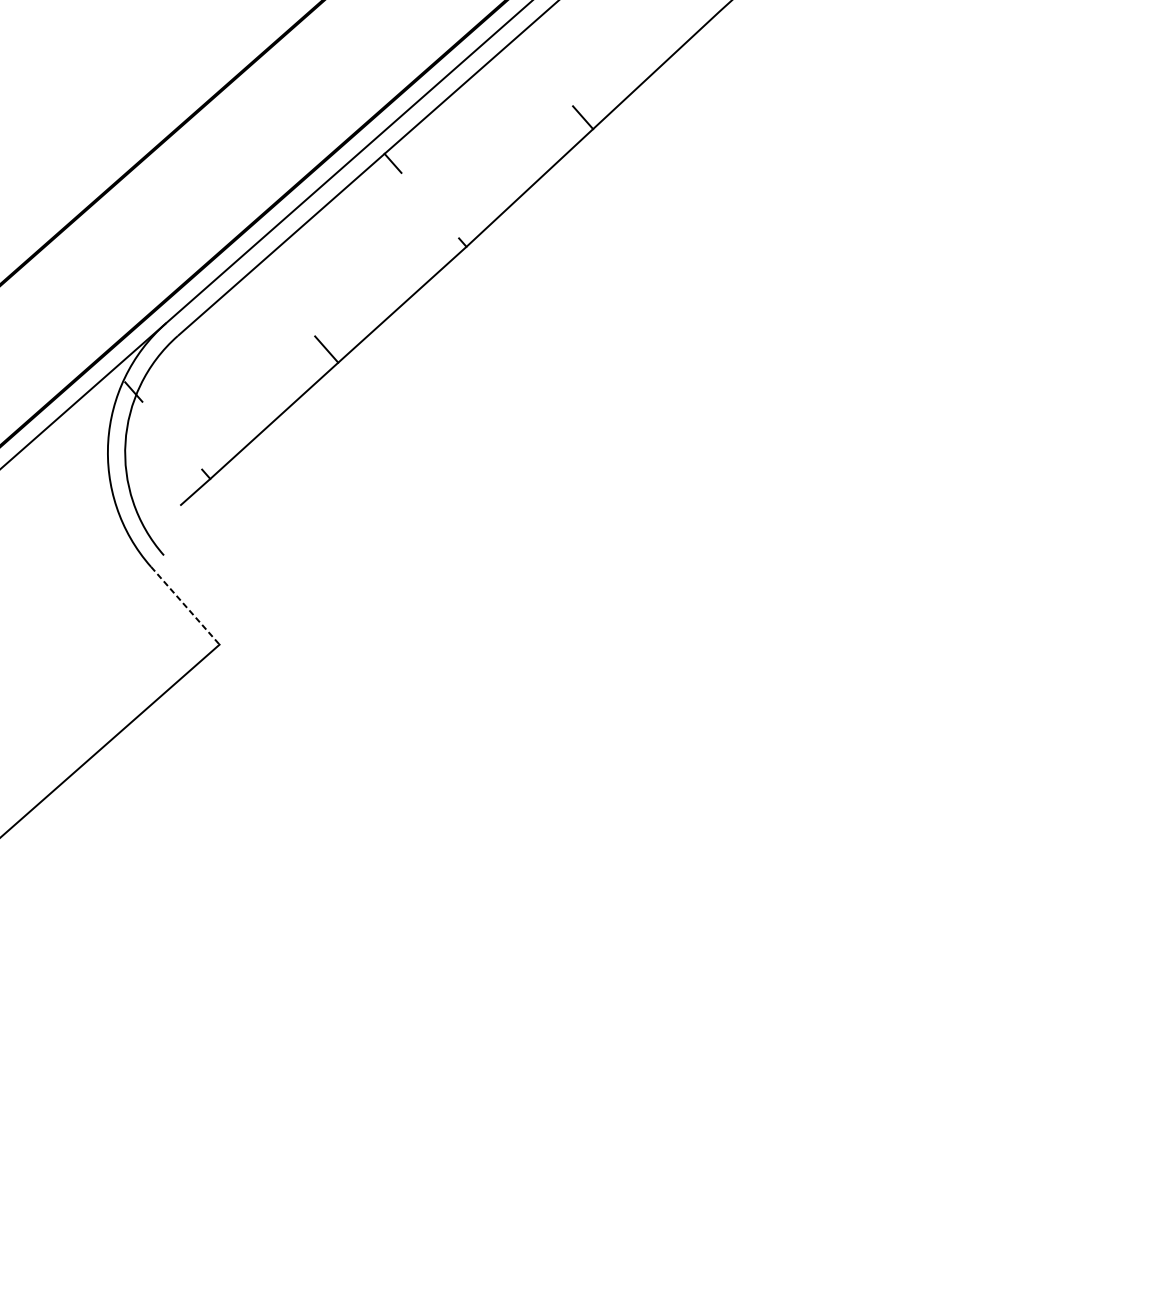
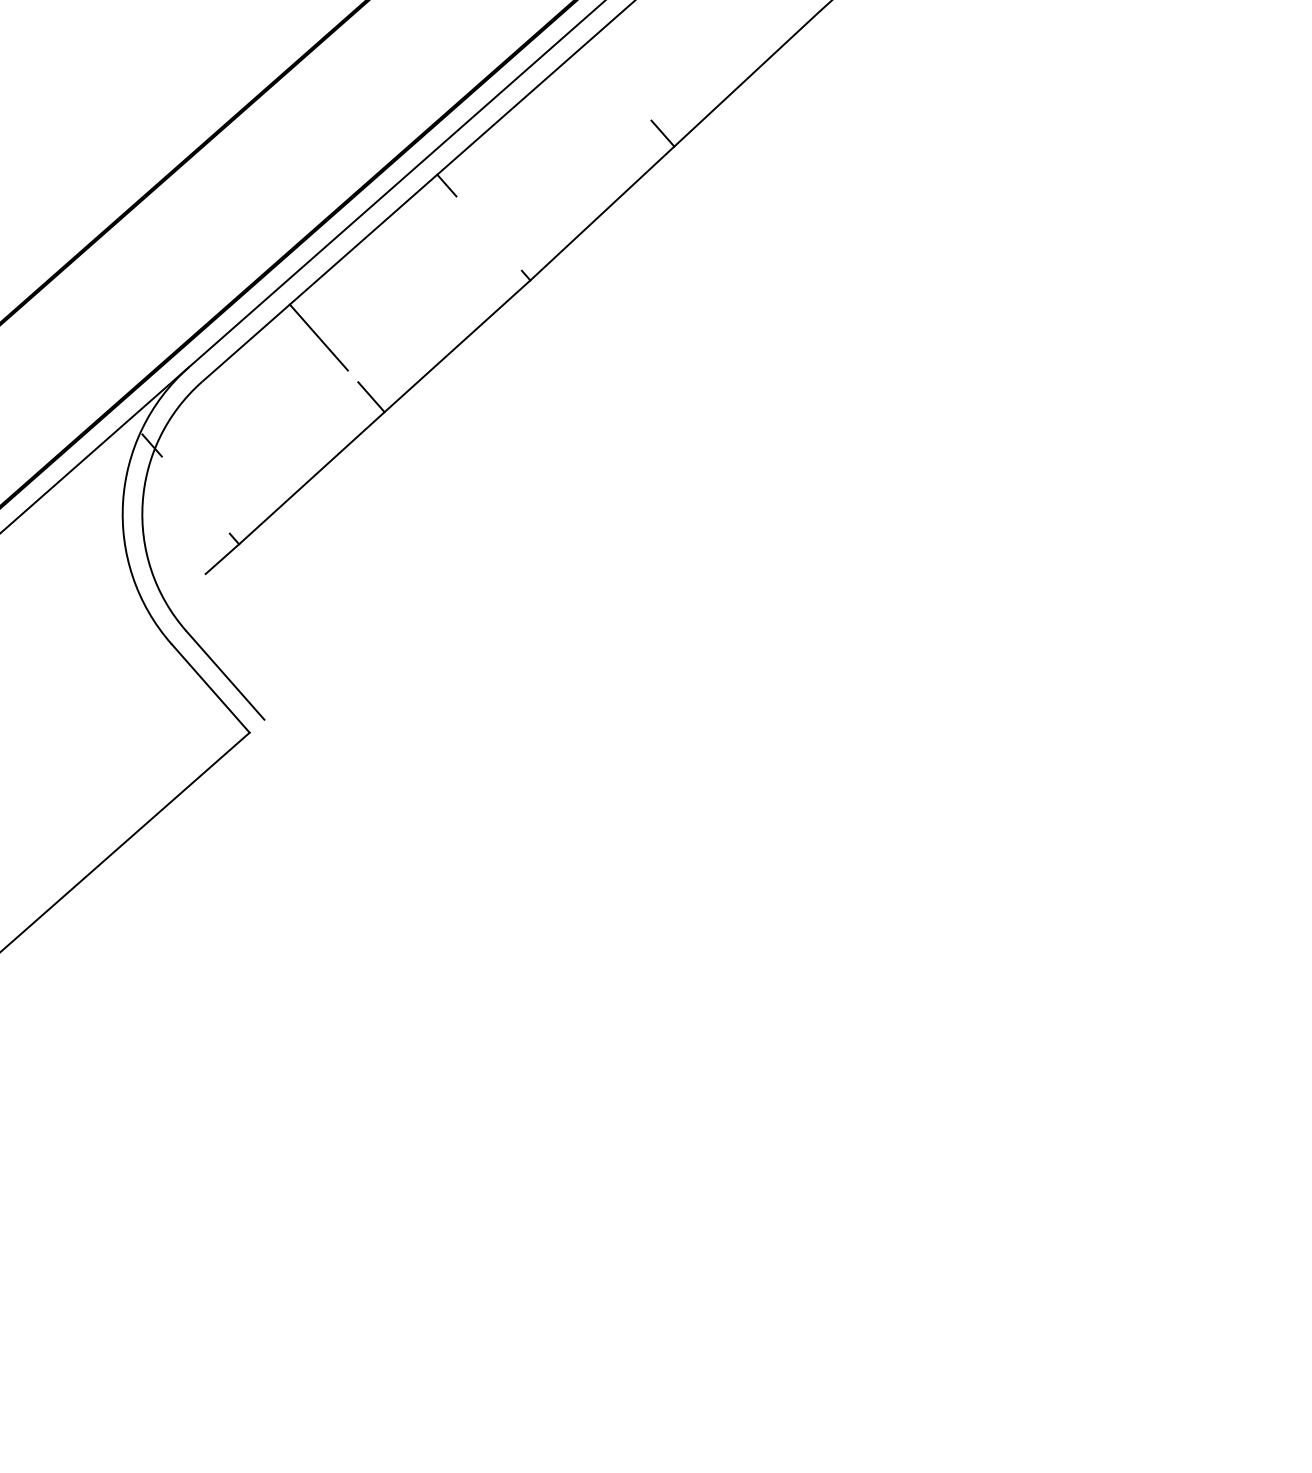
line: (280, 297) -> (318, 337), added
line: (198, 594) -> (225, 675), added
line: (185, 605) -> (210, 688), dashed -> solid

